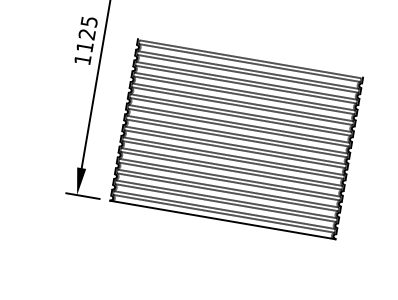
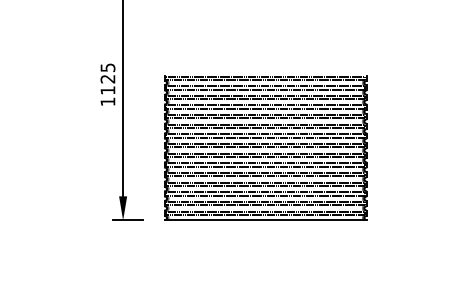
part: (236, 138) -> (265, 147), moved

